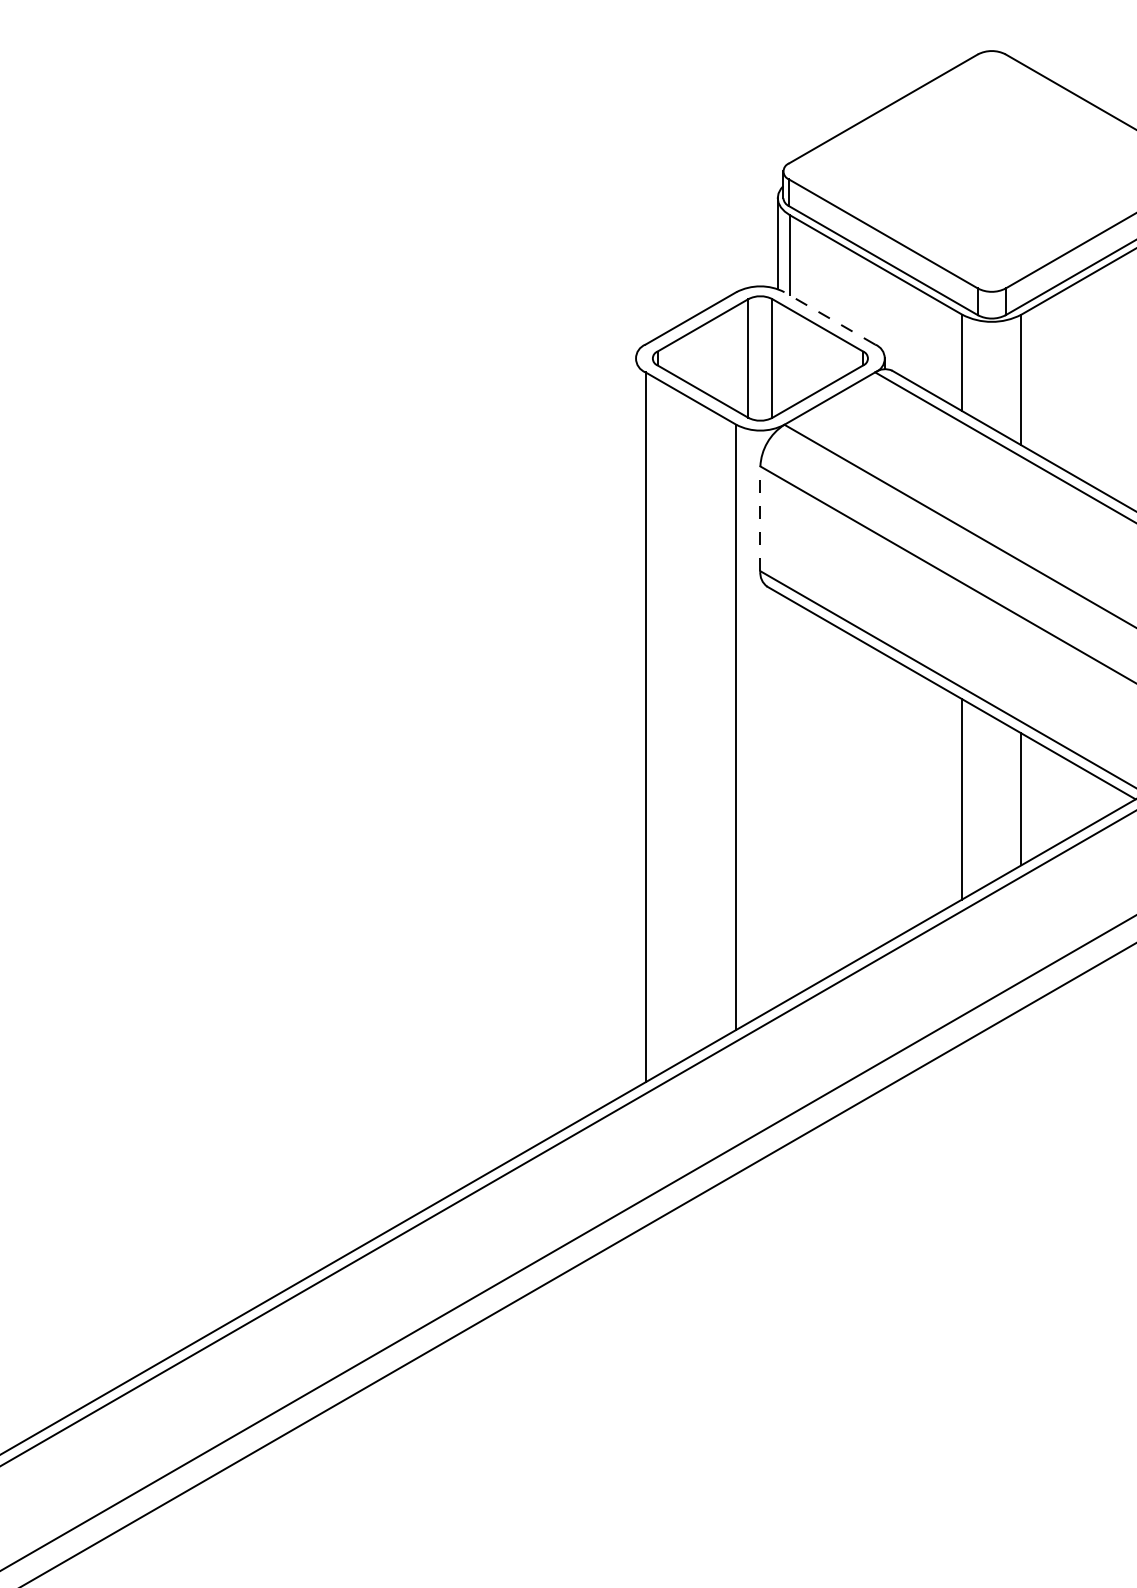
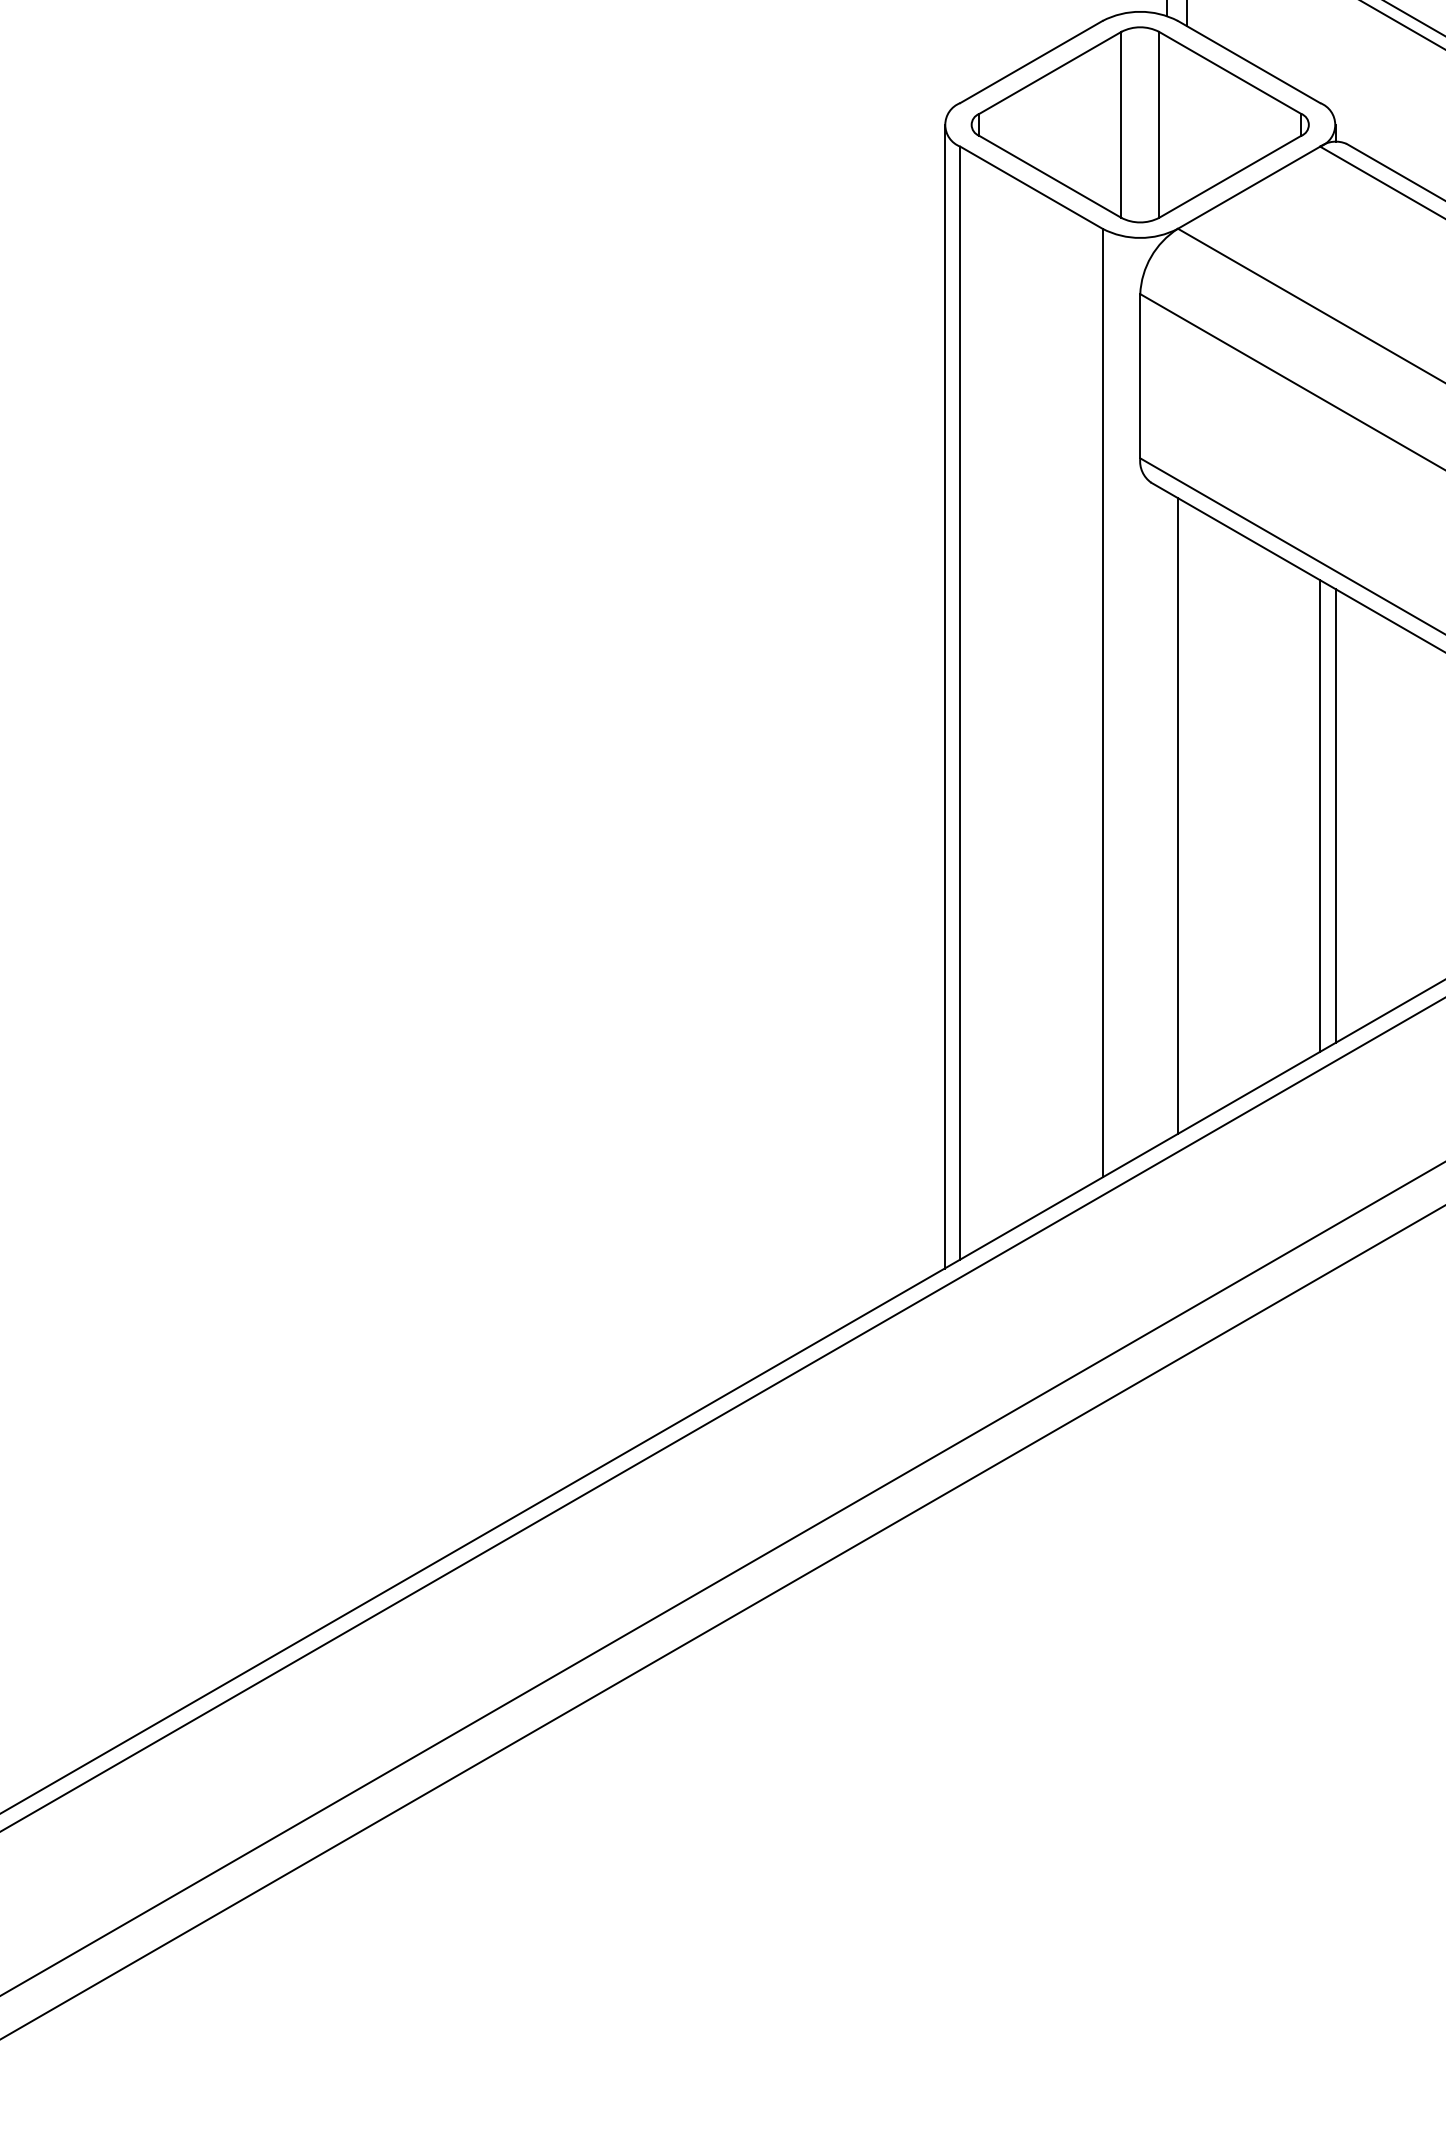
line: (829, 318) -> (1248, 62), dashed -> solid
line: (760, 518) -> (1140, 375), dashed -> solid
line: (635, 723) -> (944, 697), added
line: (875, 798) -> (1320, 814), added
line: (784, 799) -> (1178, 816), added
line: (885, 799) -> (1336, 816), added

